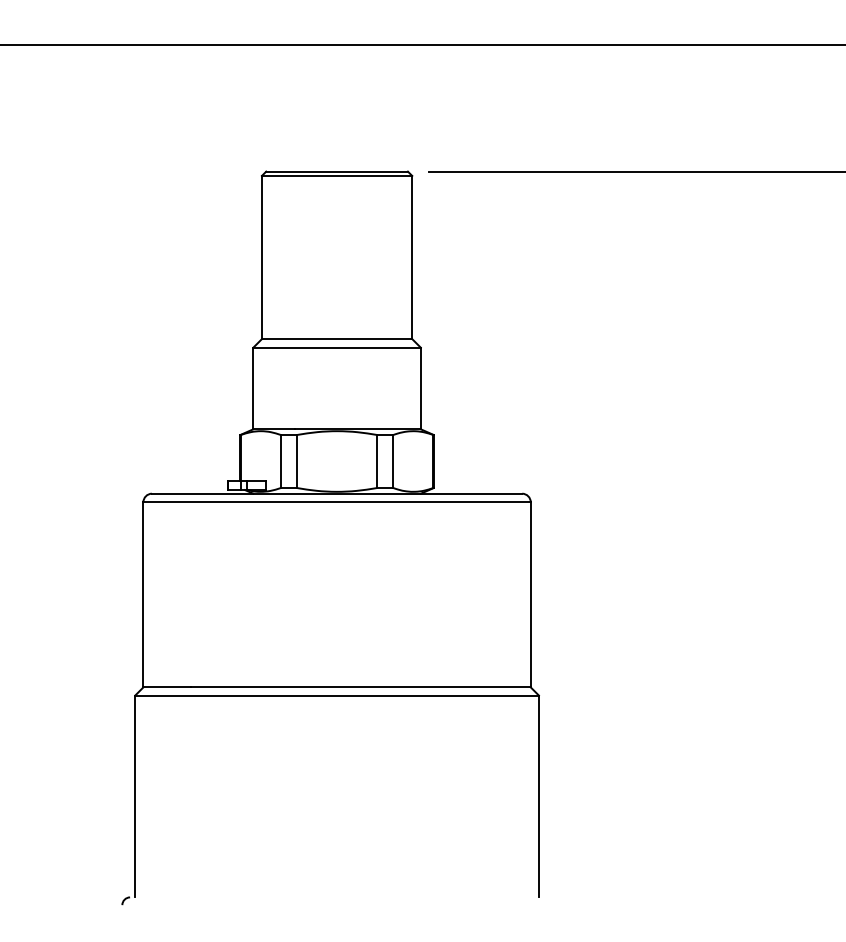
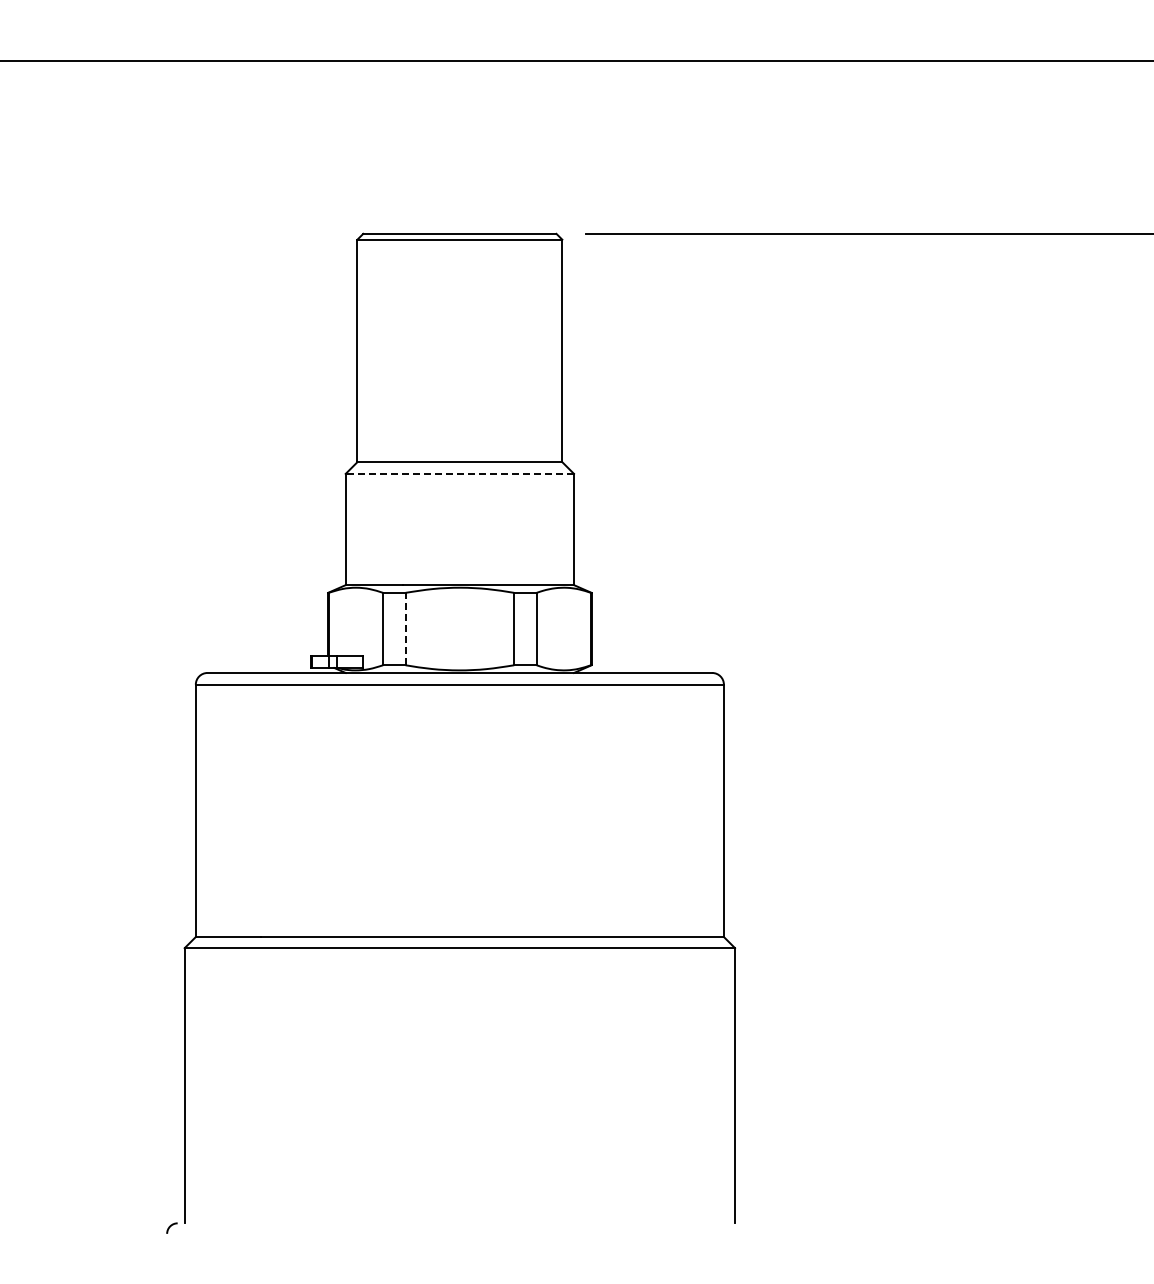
line: (336, 347) -> (459, 473), solid -> dashed
line: (297, 461) -> (405, 628), solid -> dashed

